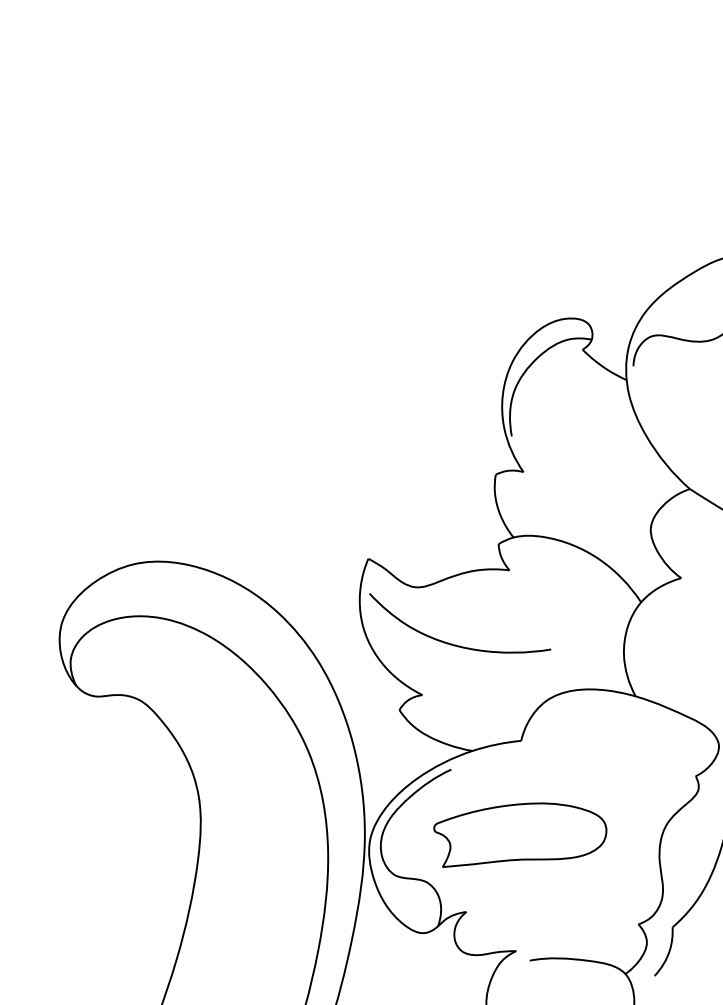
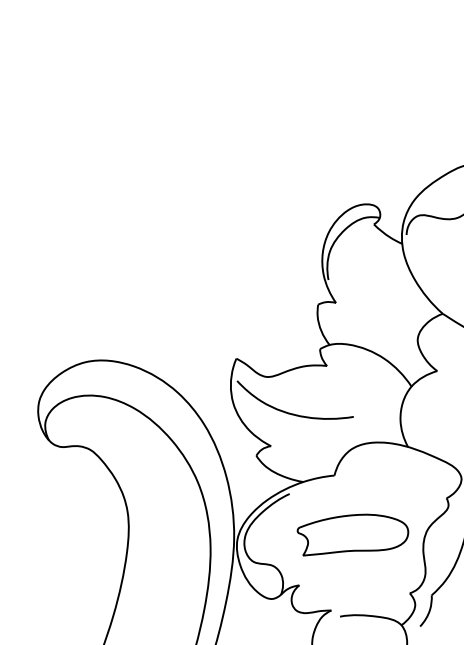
part: (519, 834) -> (352, 534), moved

